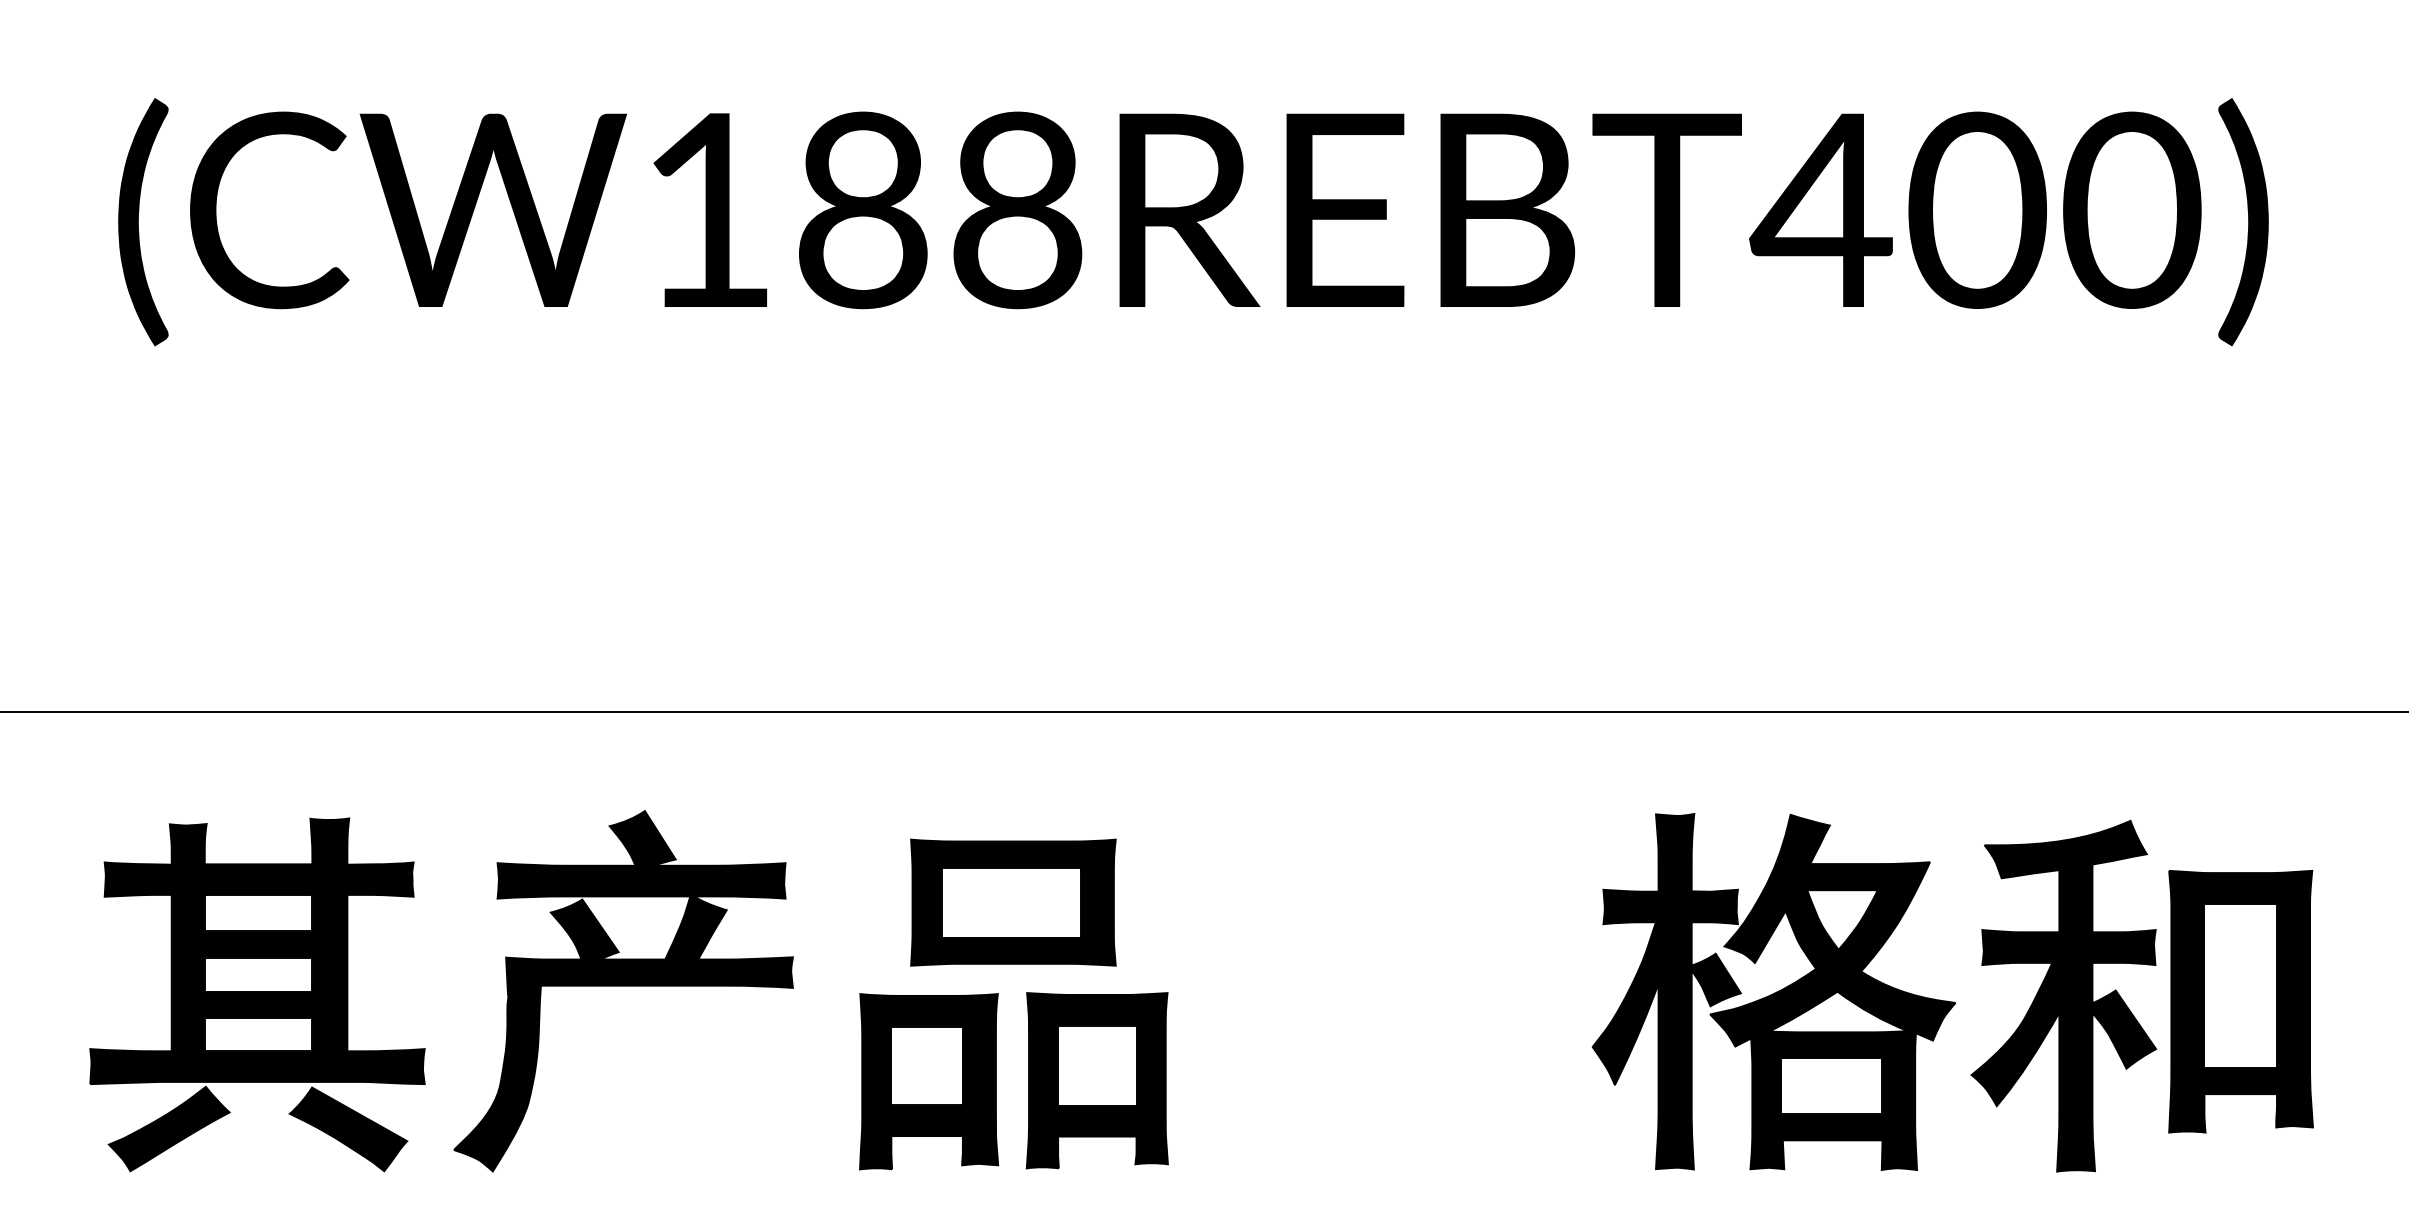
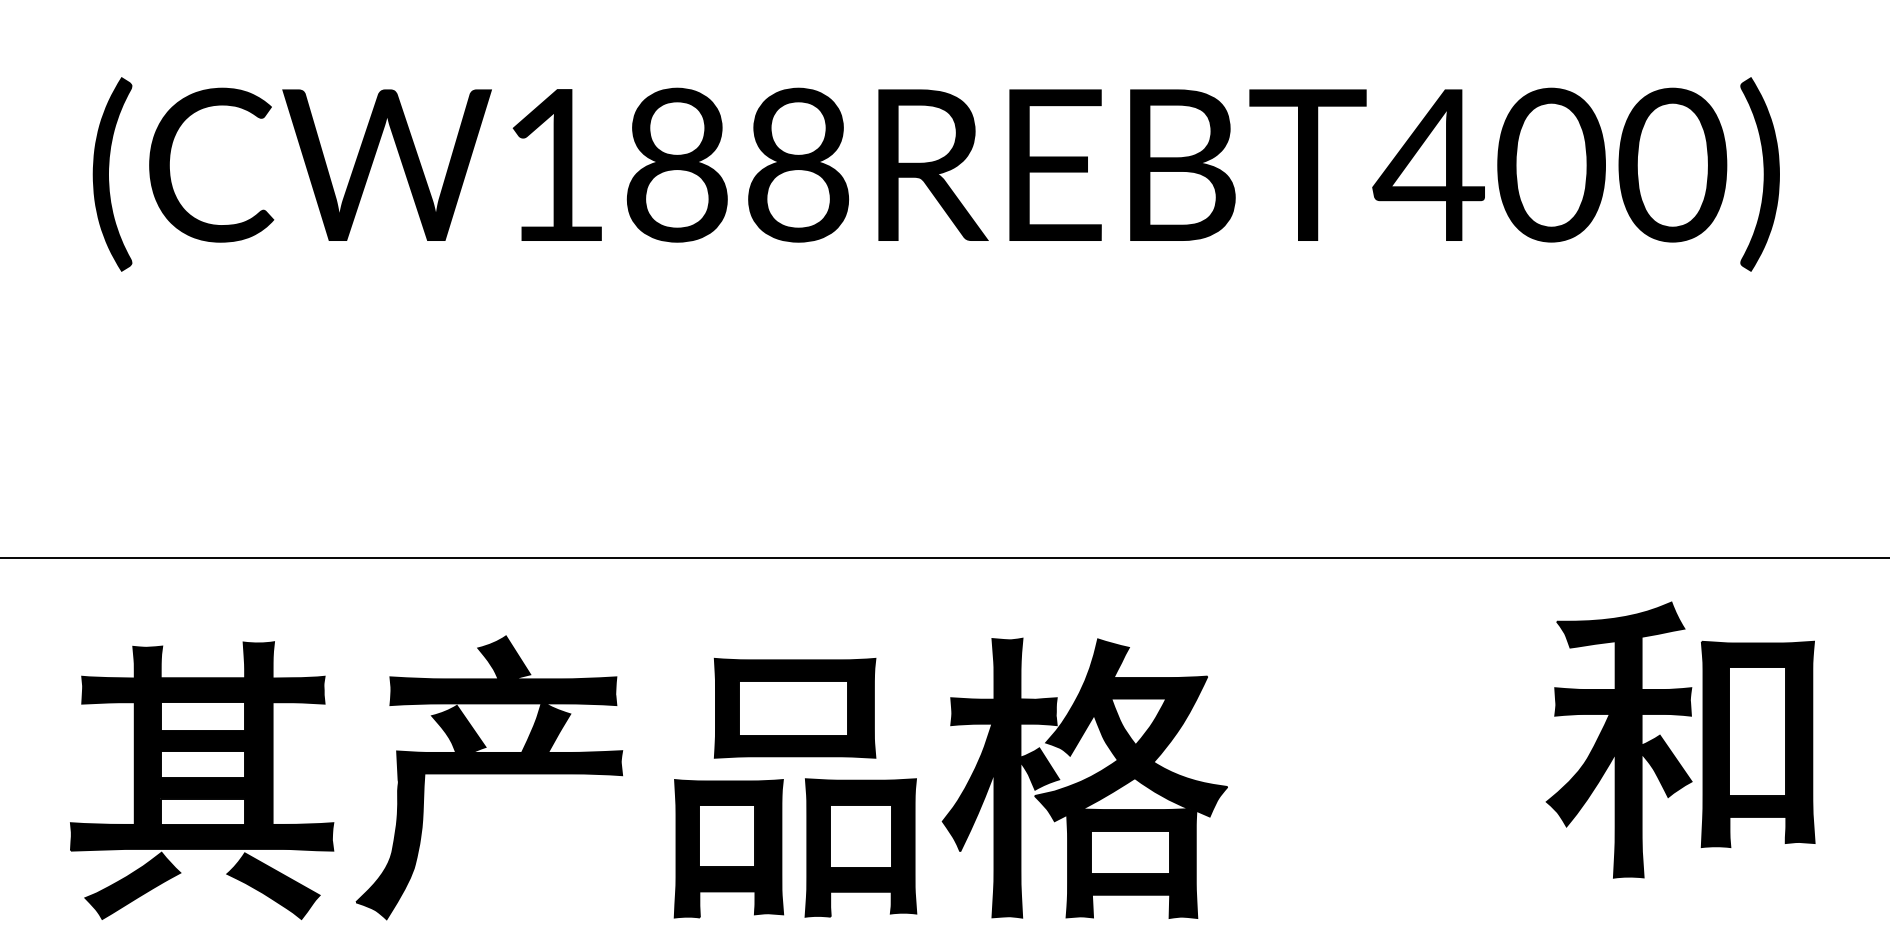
part: (1773, 991) -> (1084, 777), moved
part: (2127, 1005) -> (1669, 747), moved

